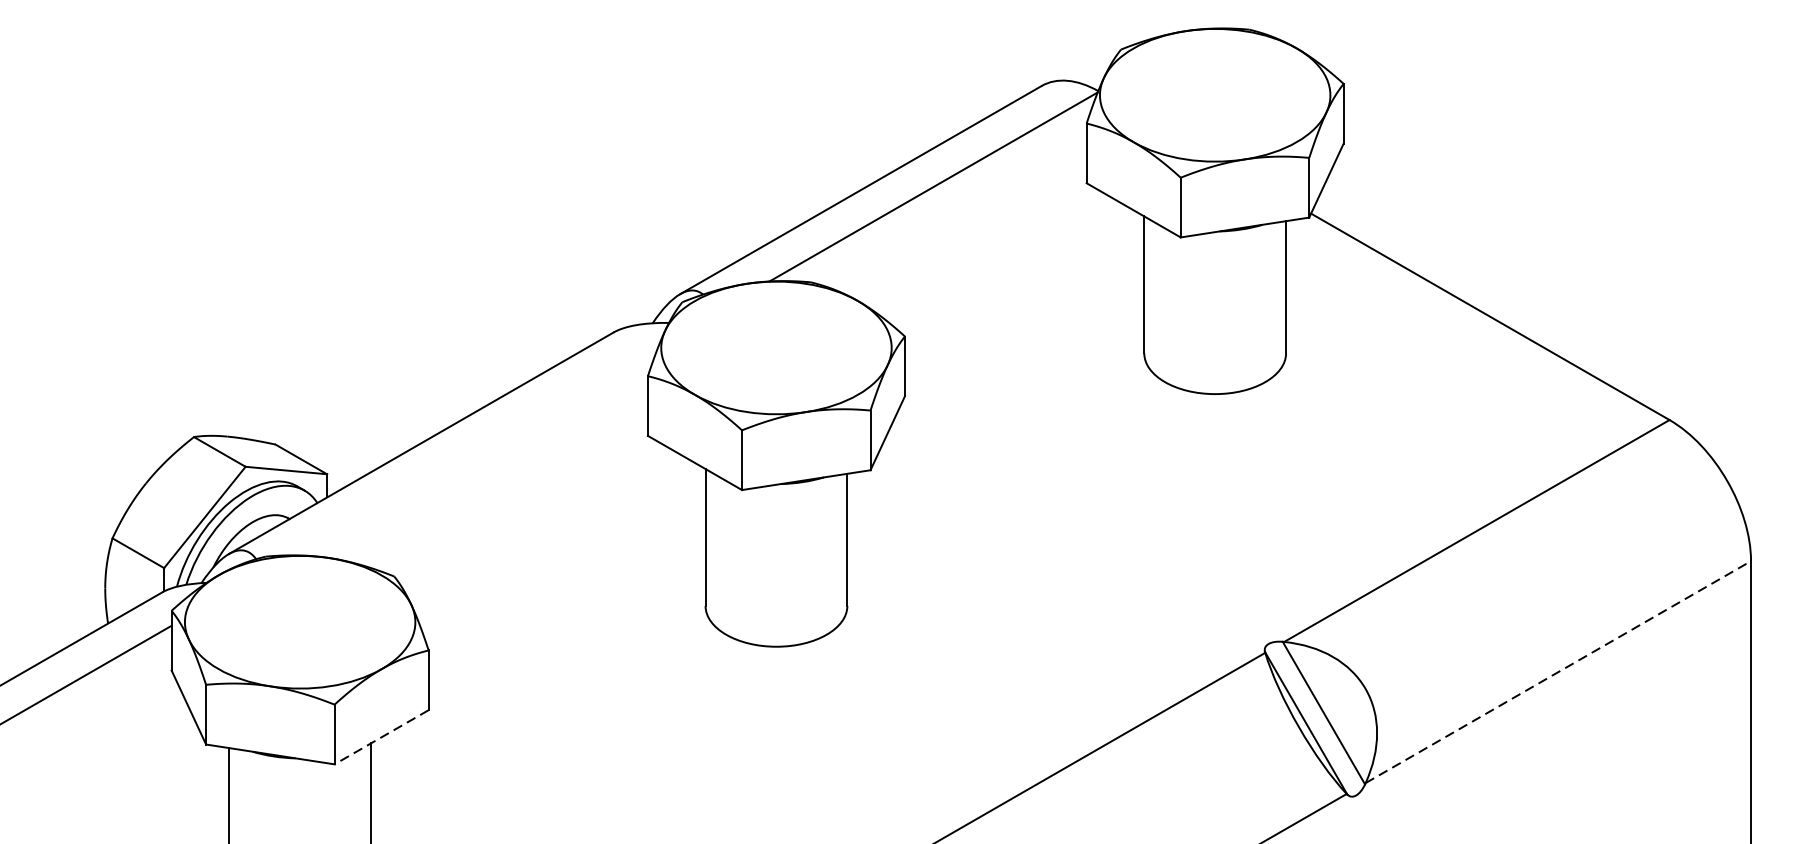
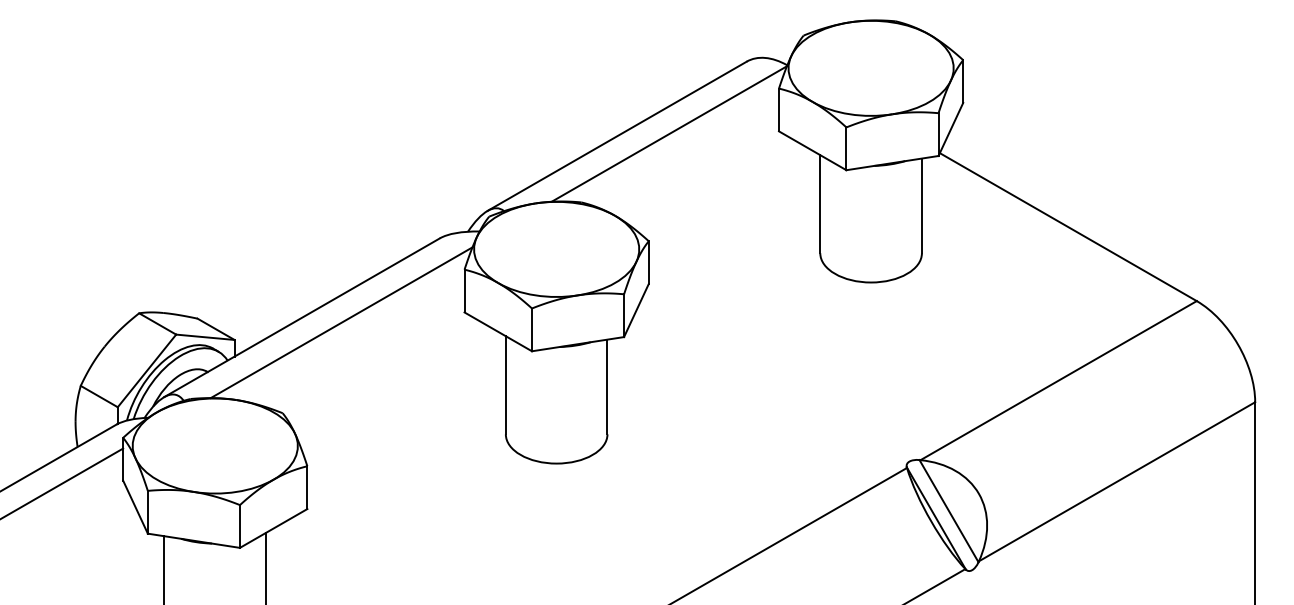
line: (476, 449) -> (341, 322), added
line: (1558, 671) -> (1117, 481), dashed -> solid
line: (381, 737) -> (273, 528), dashed -> solid

